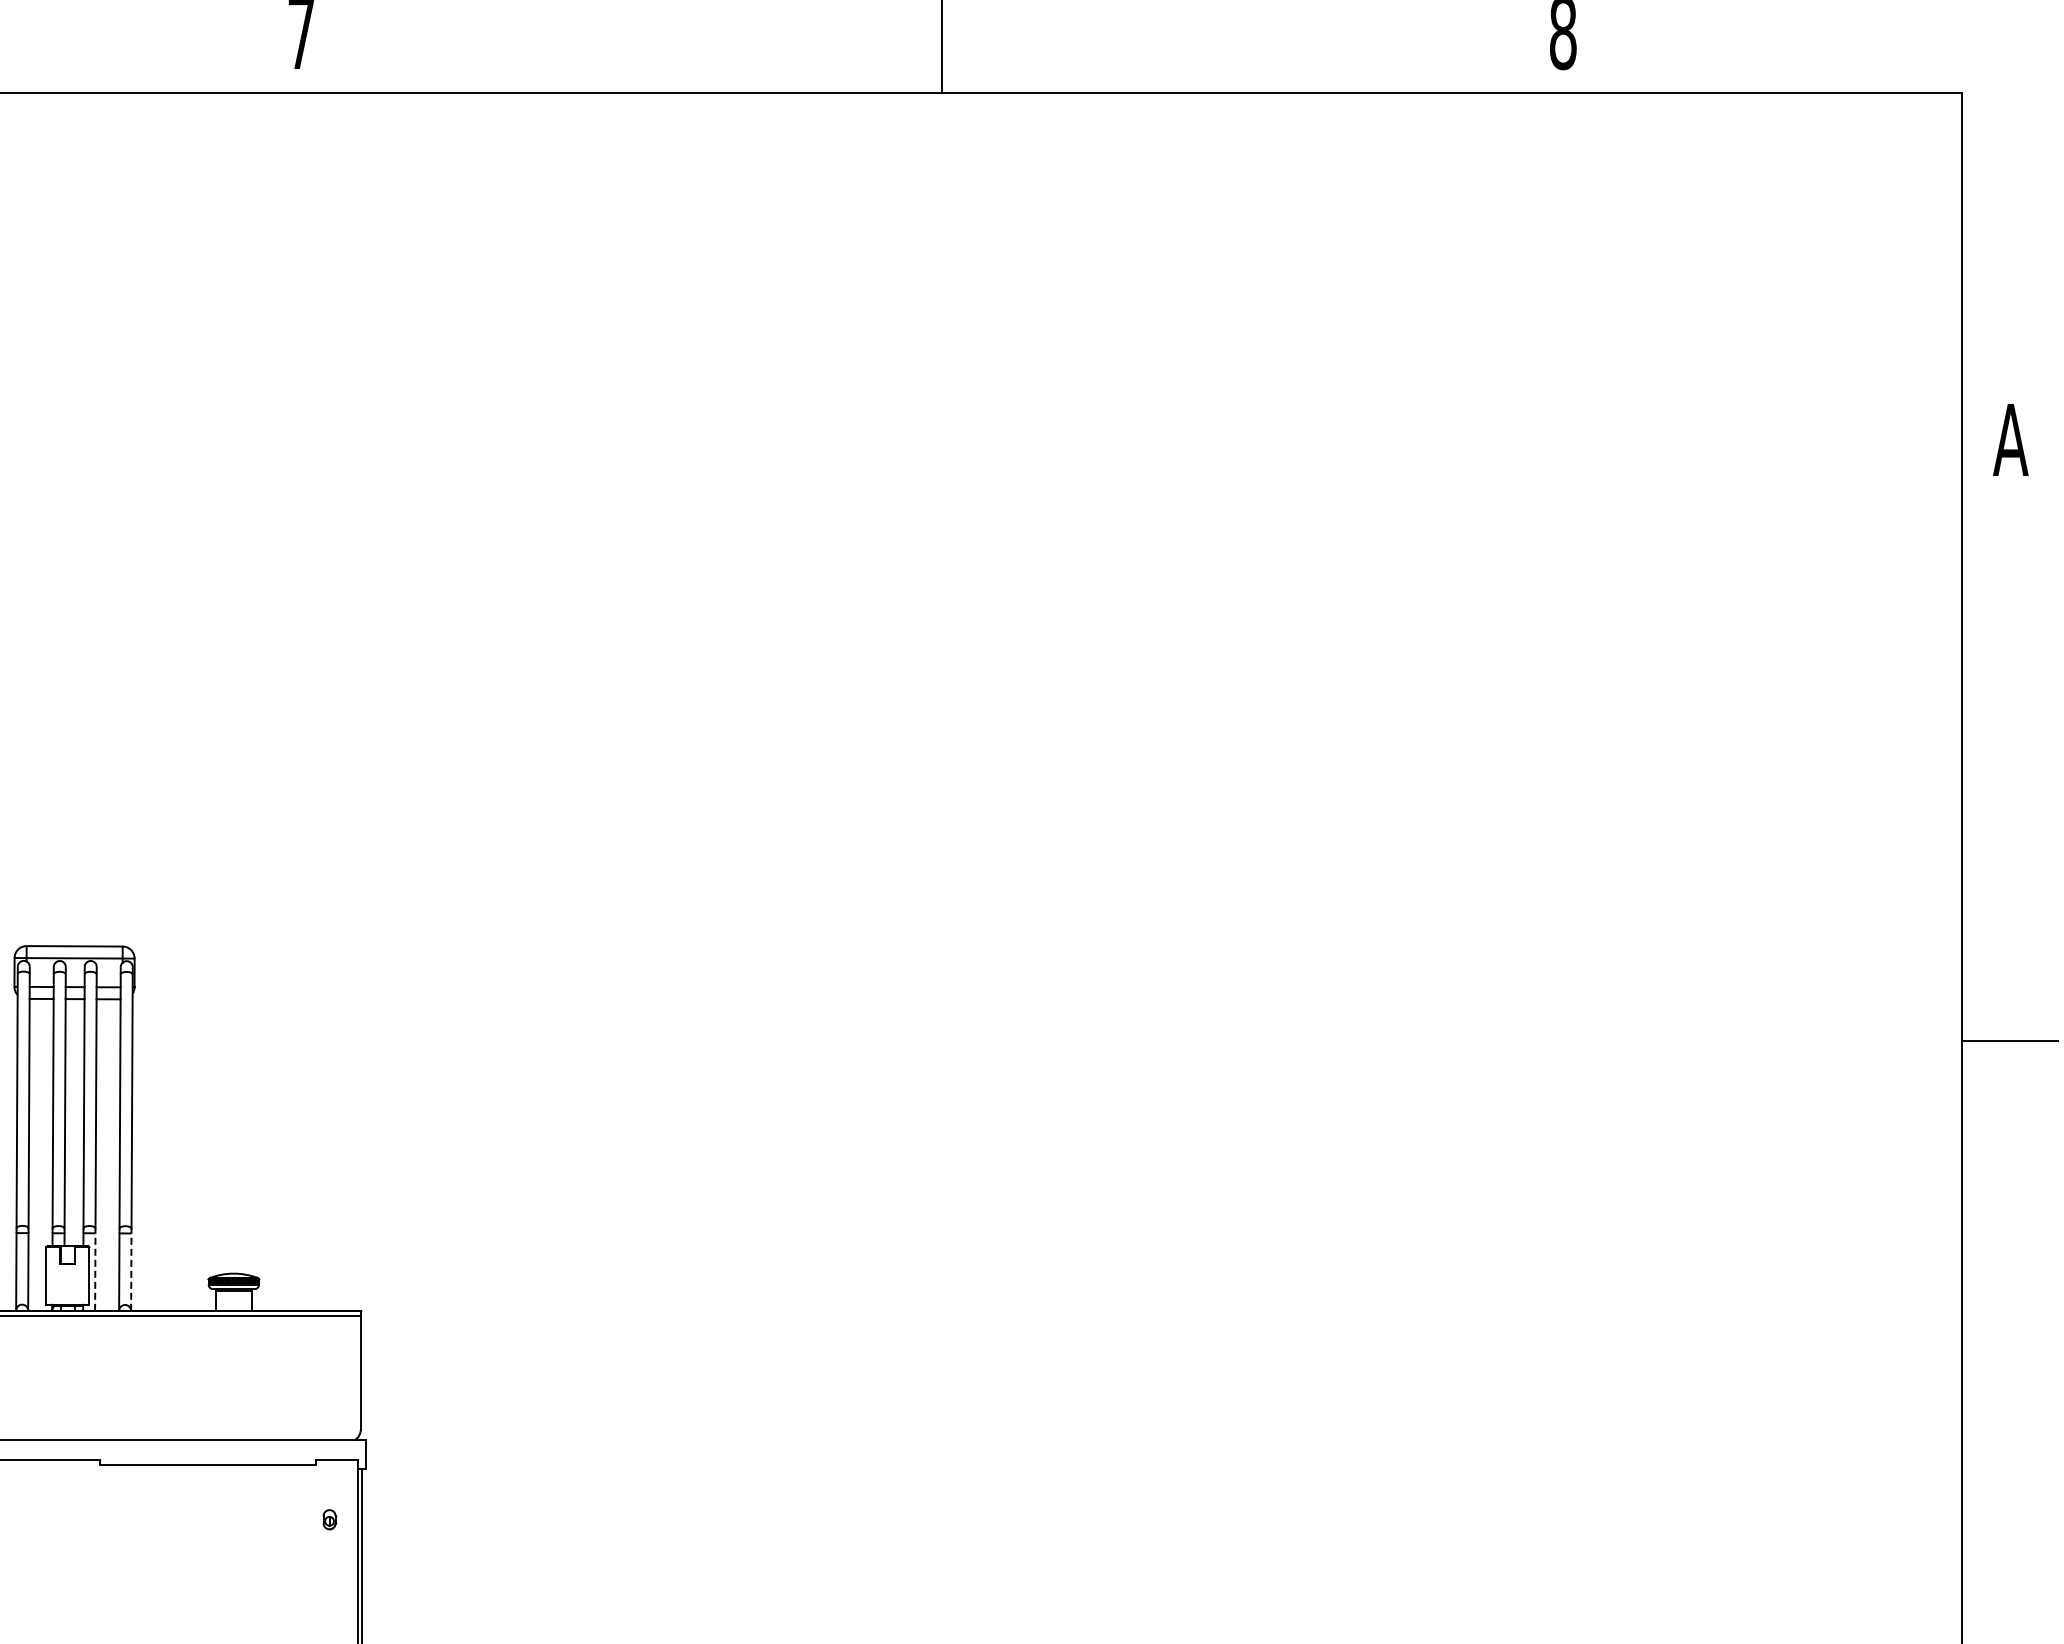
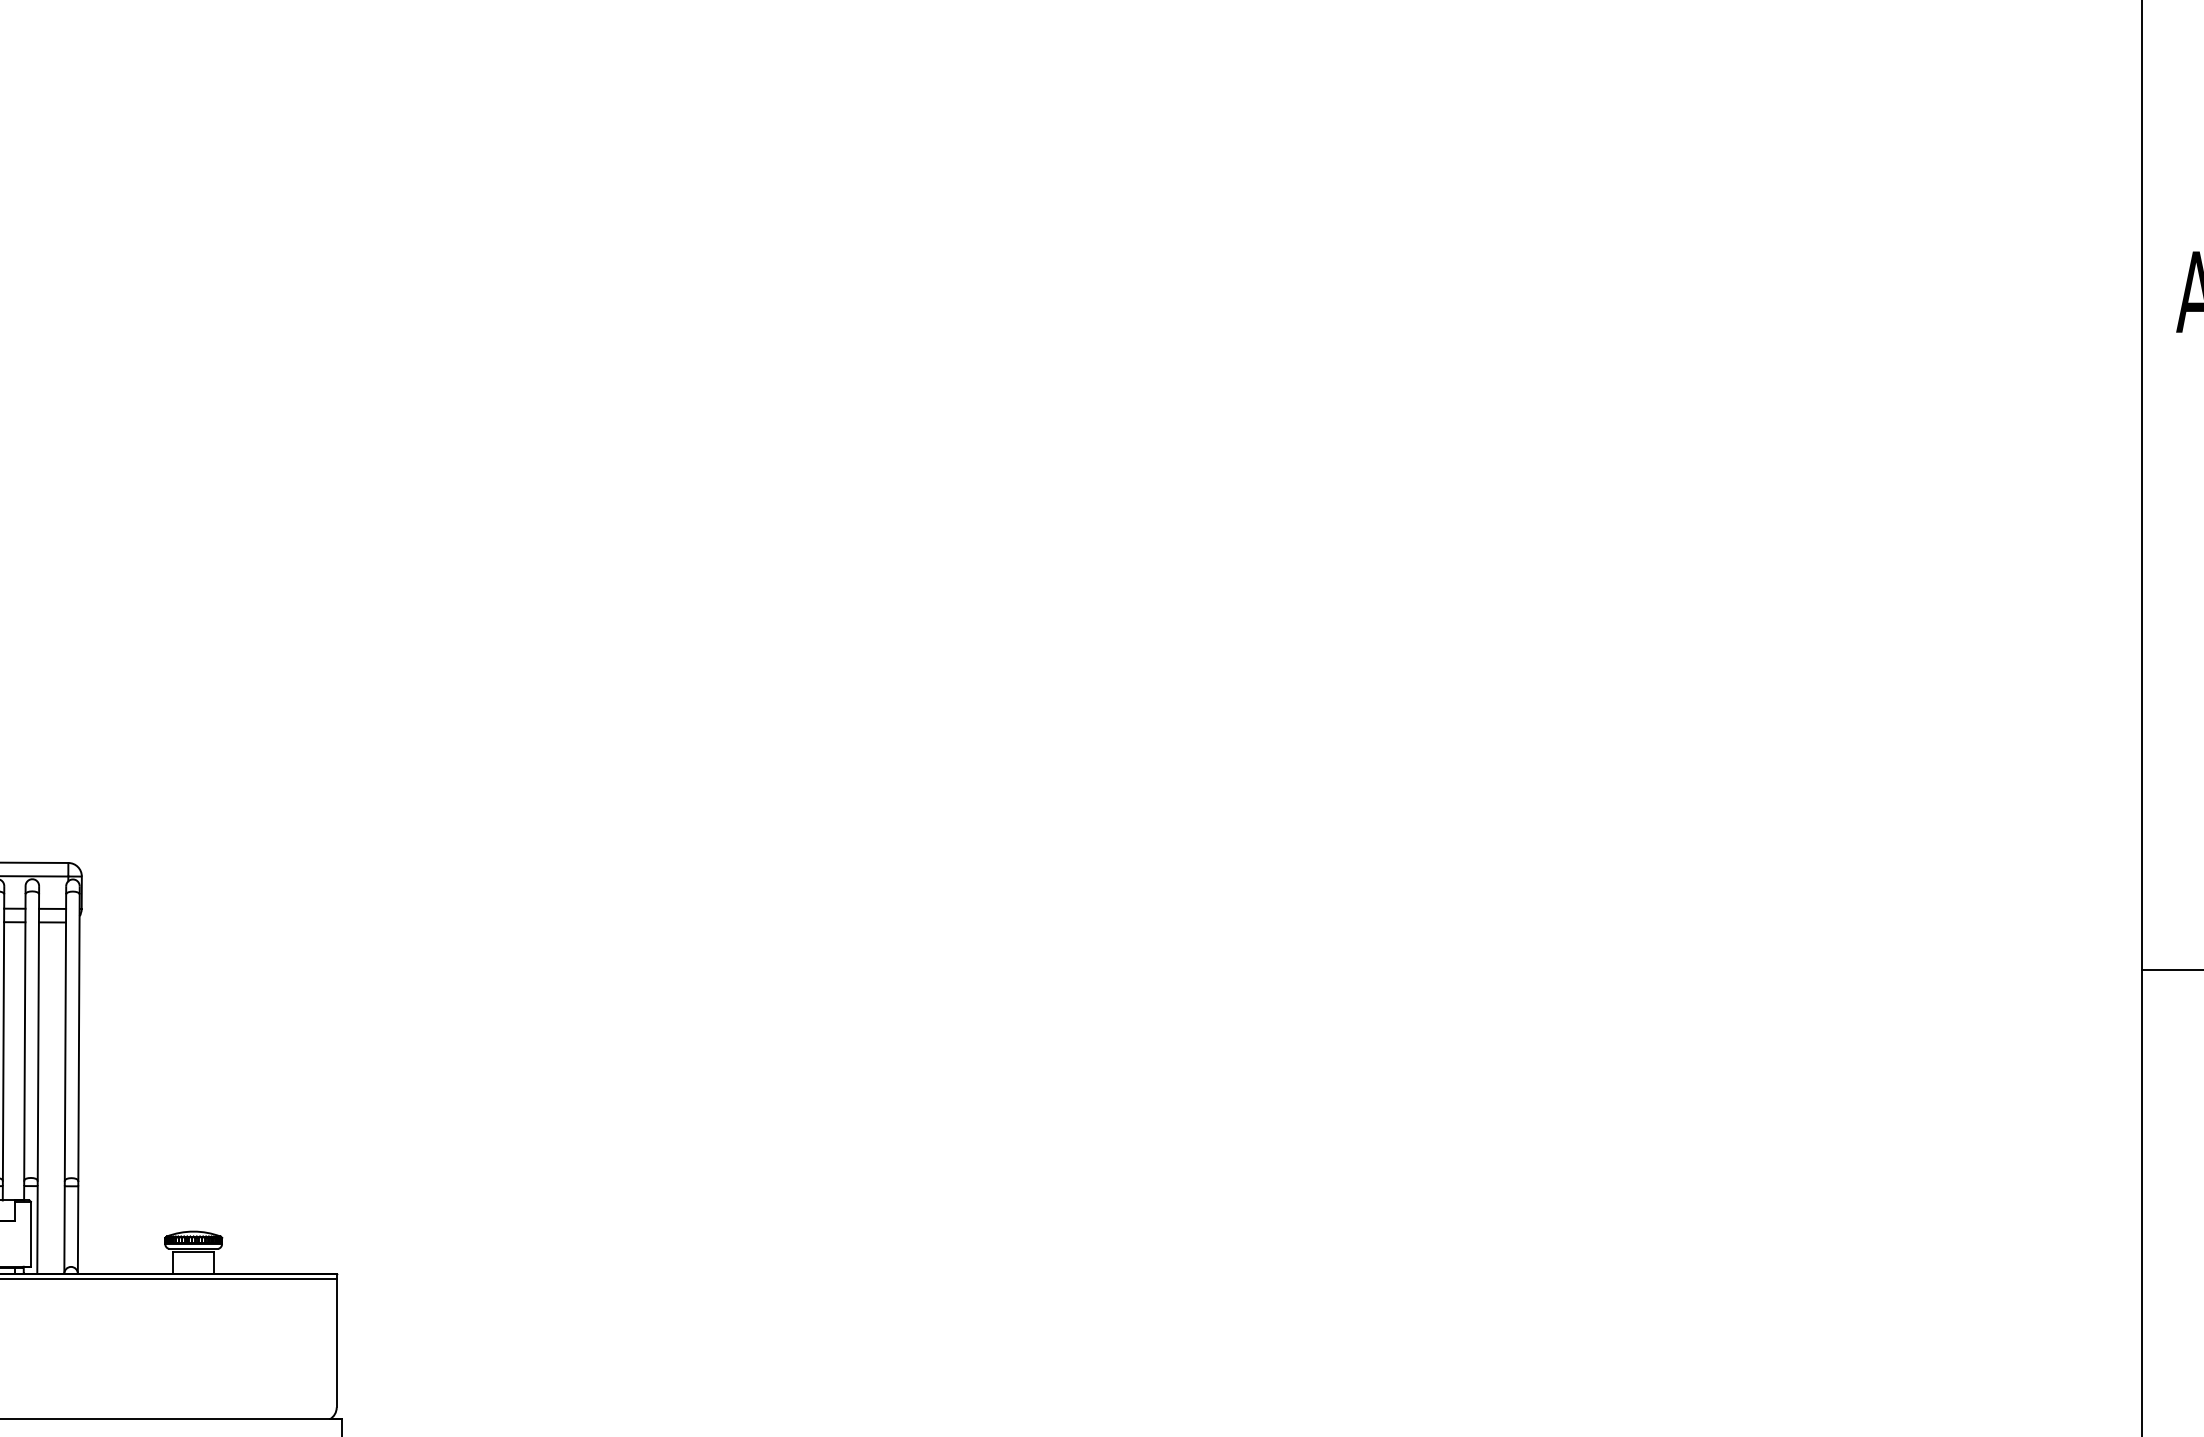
line: (95, 1272) -> (37, 1230), dashed -> solid
line: (131, 1272) -> (78, 1230), dashed -> solid

